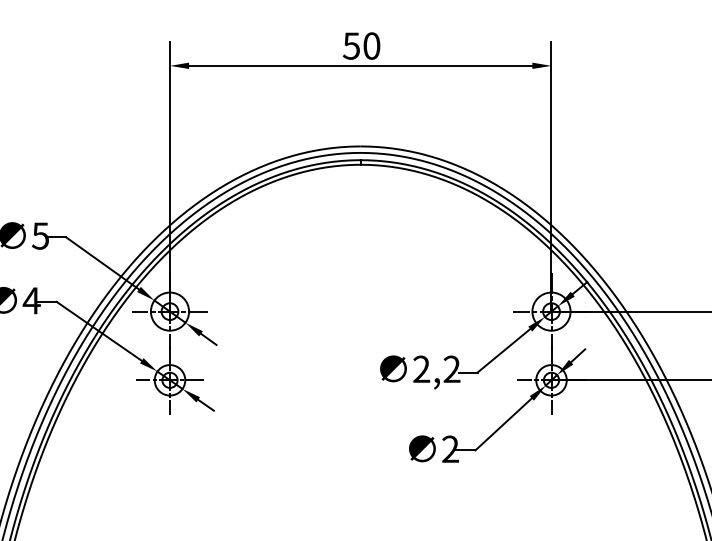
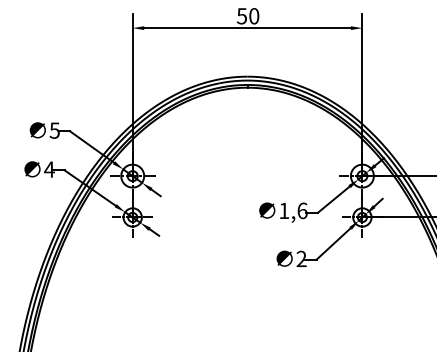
text: (437, 368) -> (293, 210), 2,2 -> 1,6

